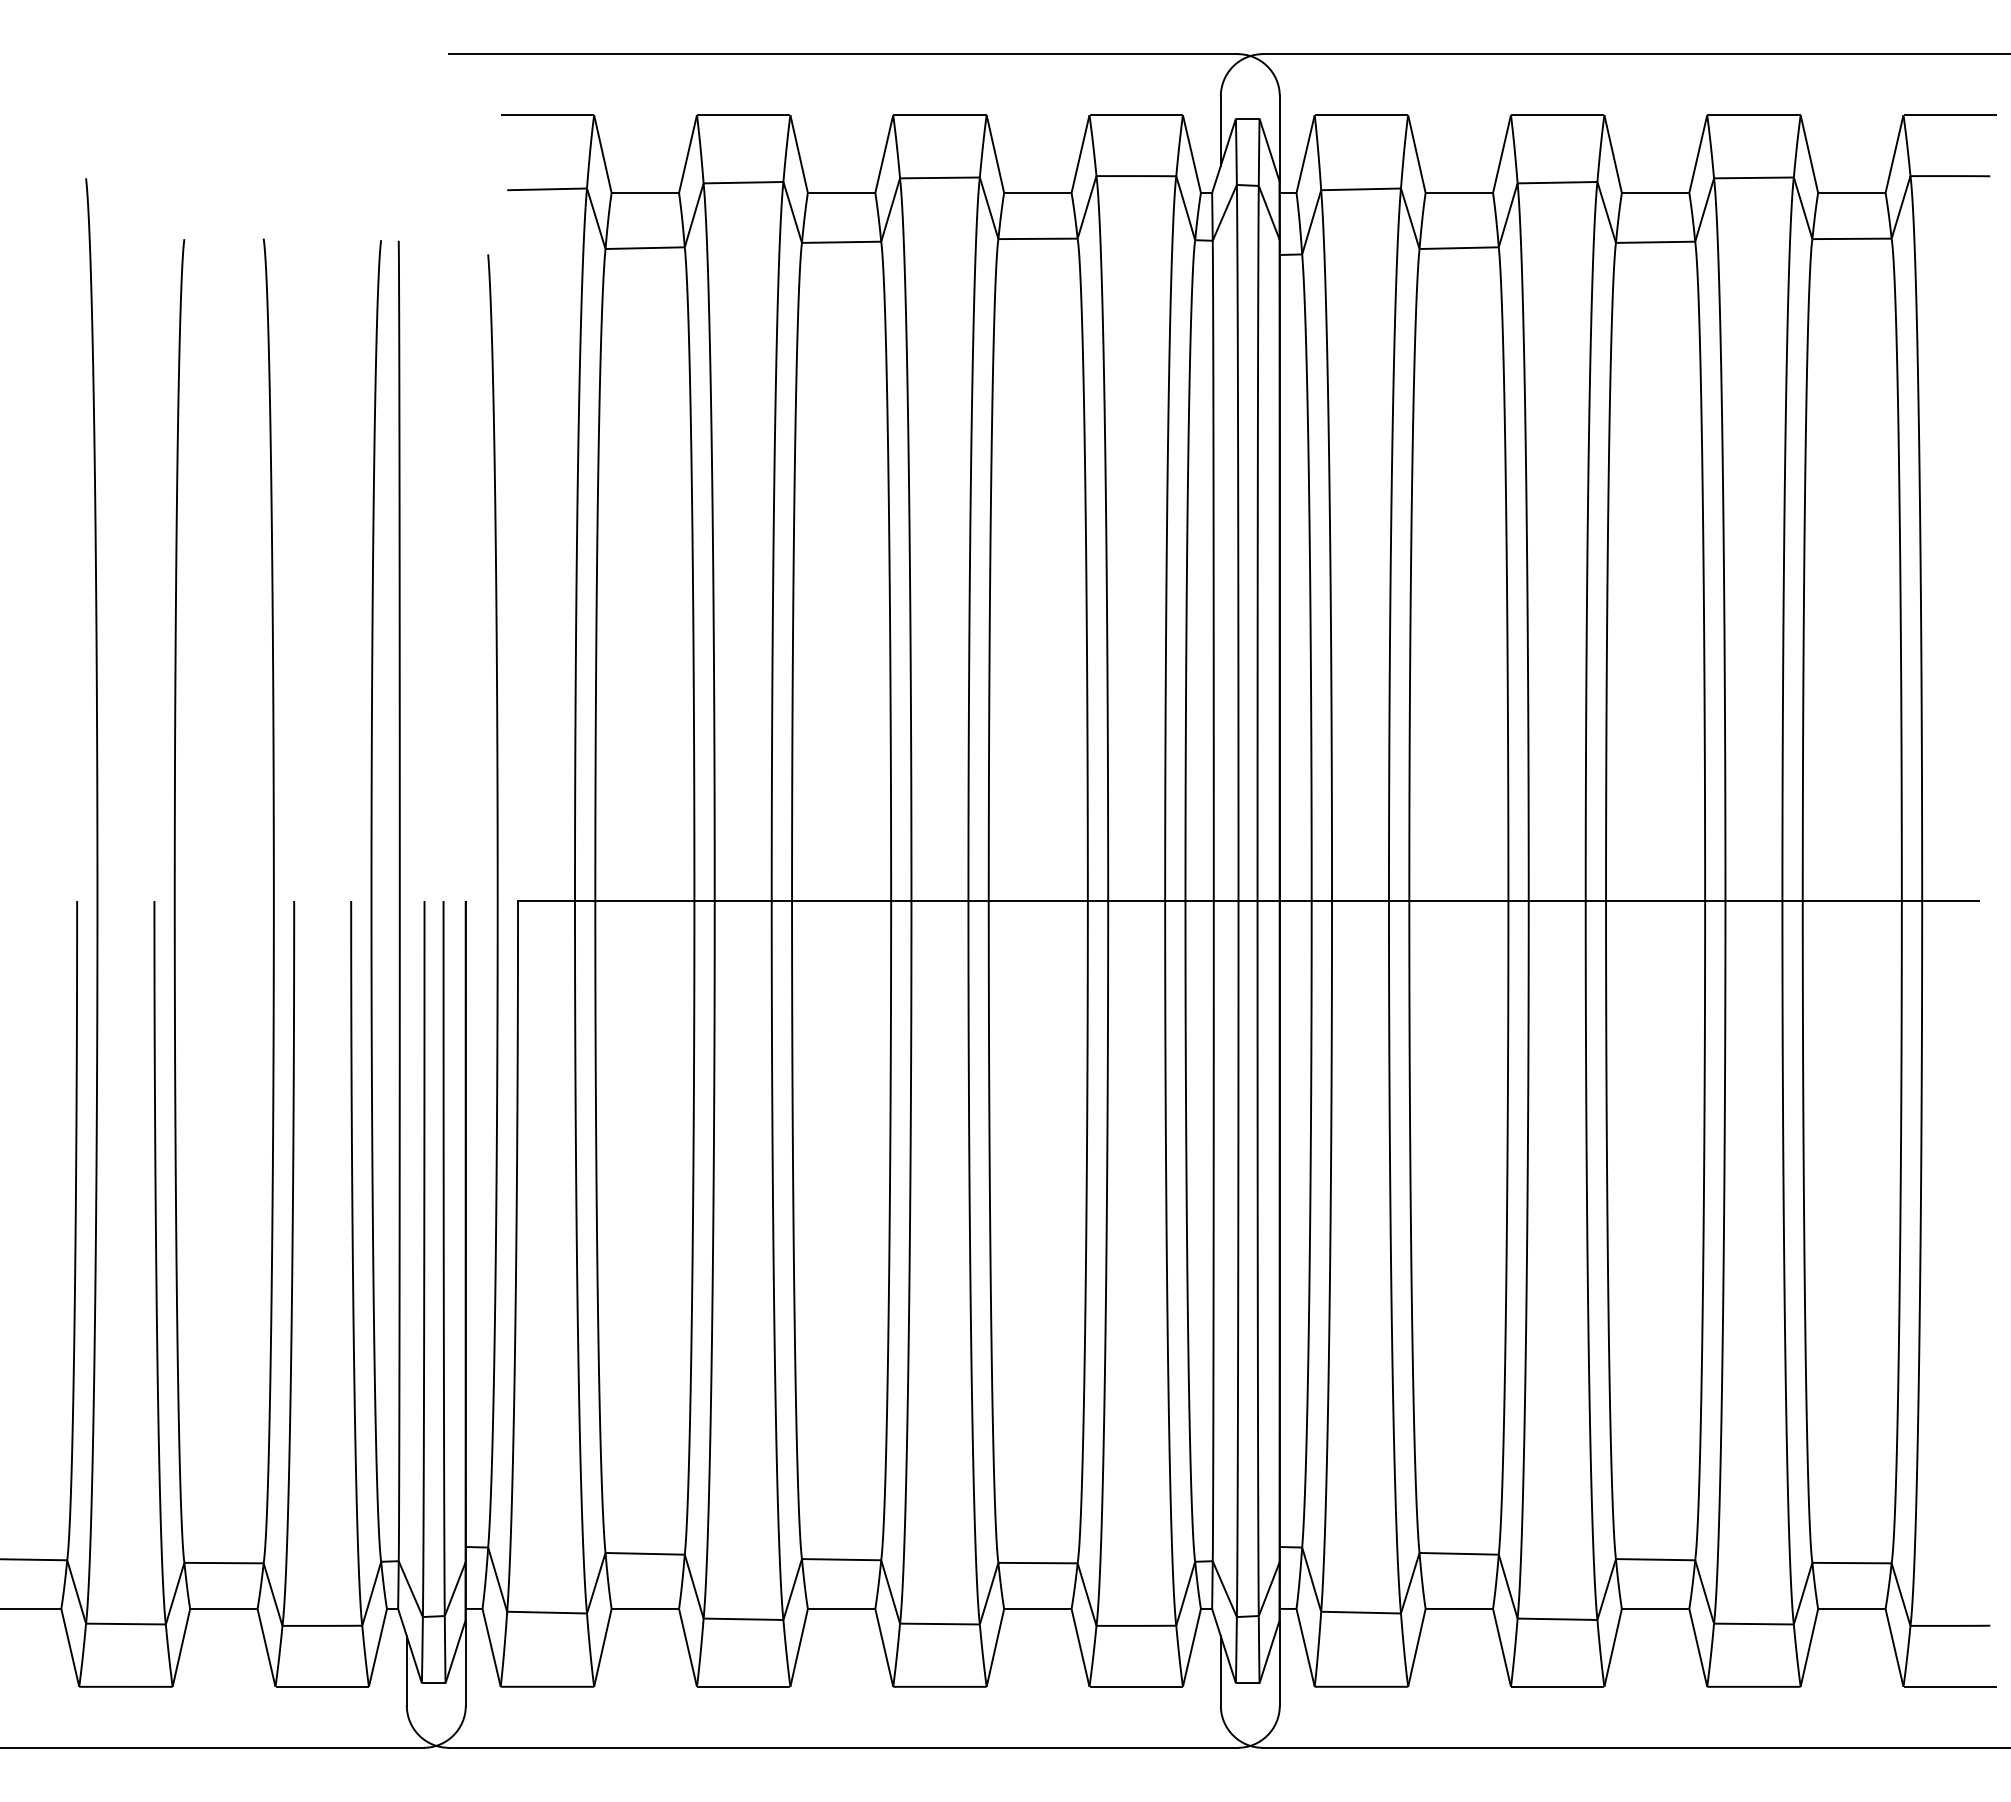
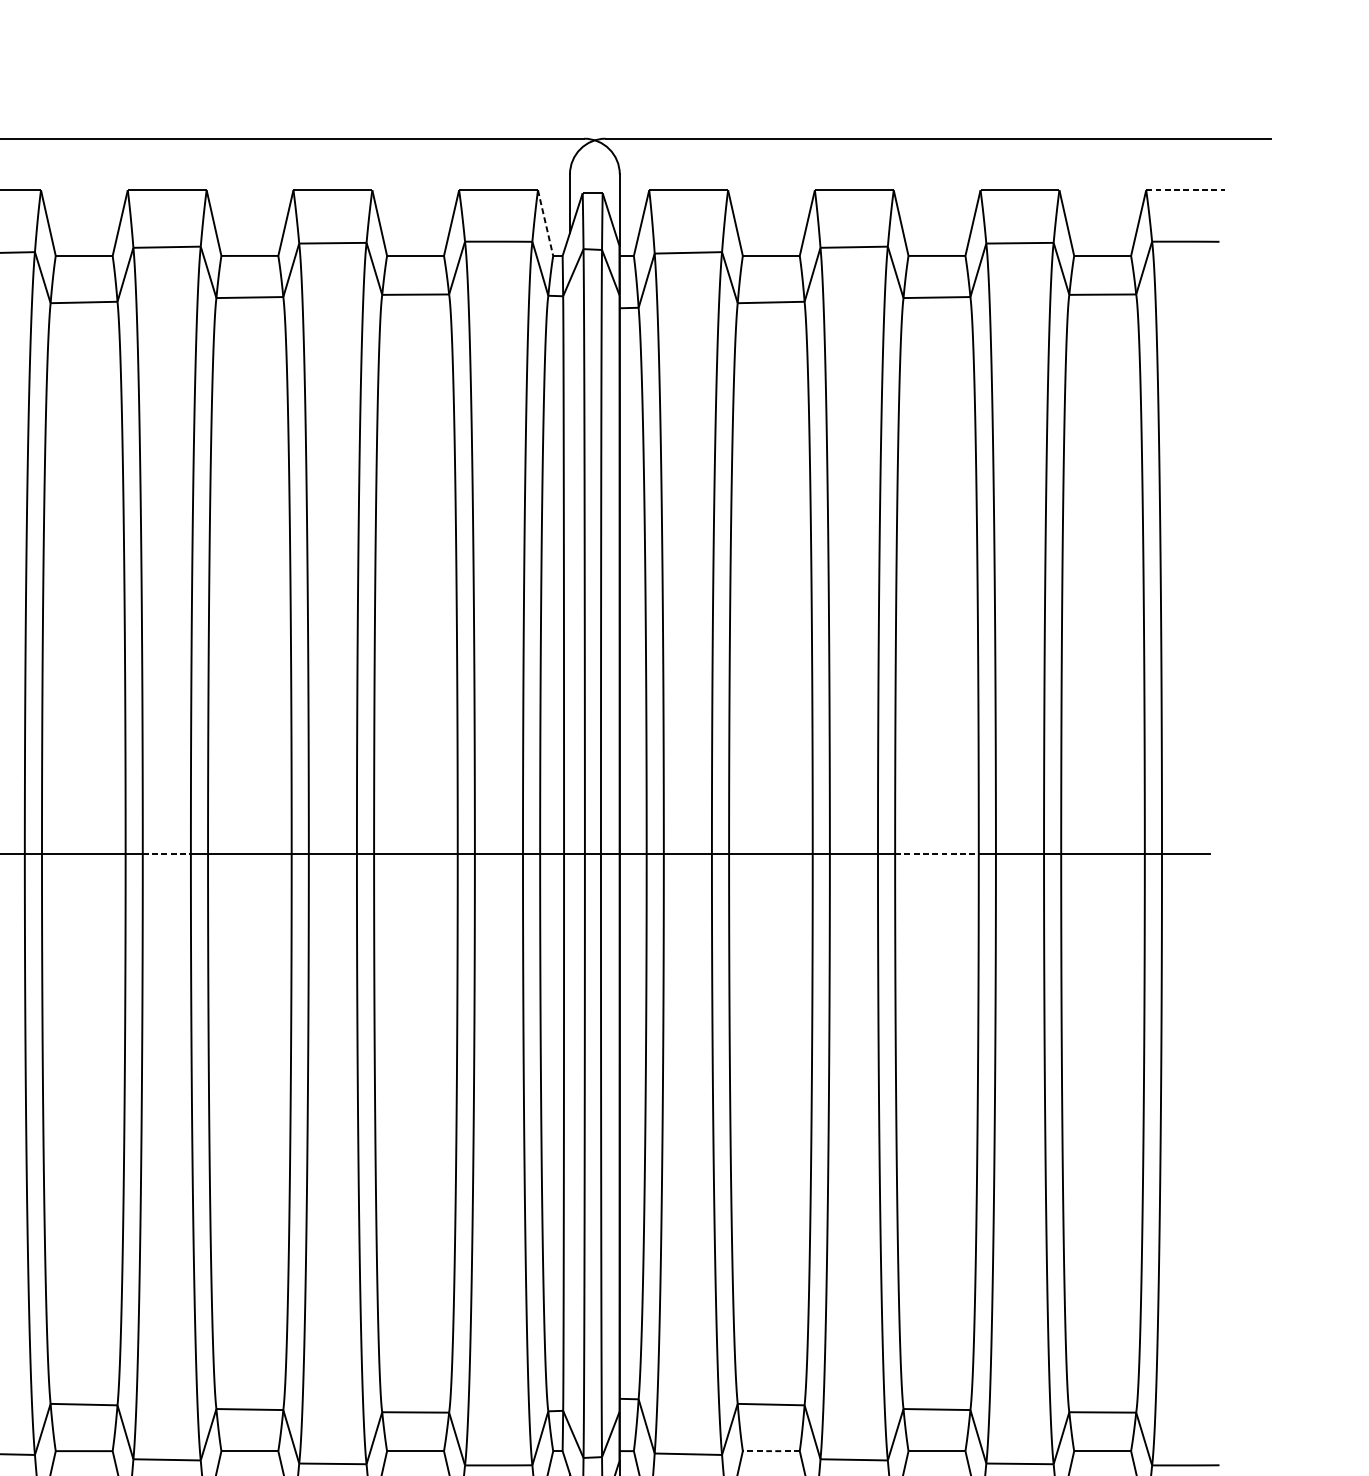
line: (1949, 115) -> (1185, 190), solid -> dashed
line: (1191, 154) -> (545, 223), solid -> dashed
line: (743, 900) -> (167, 853), solid -> dashed
line: (1655, 900) -> (936, 853), solid -> dashed
line: (1459, 1608) -> (771, 1450), solid -> dashed

